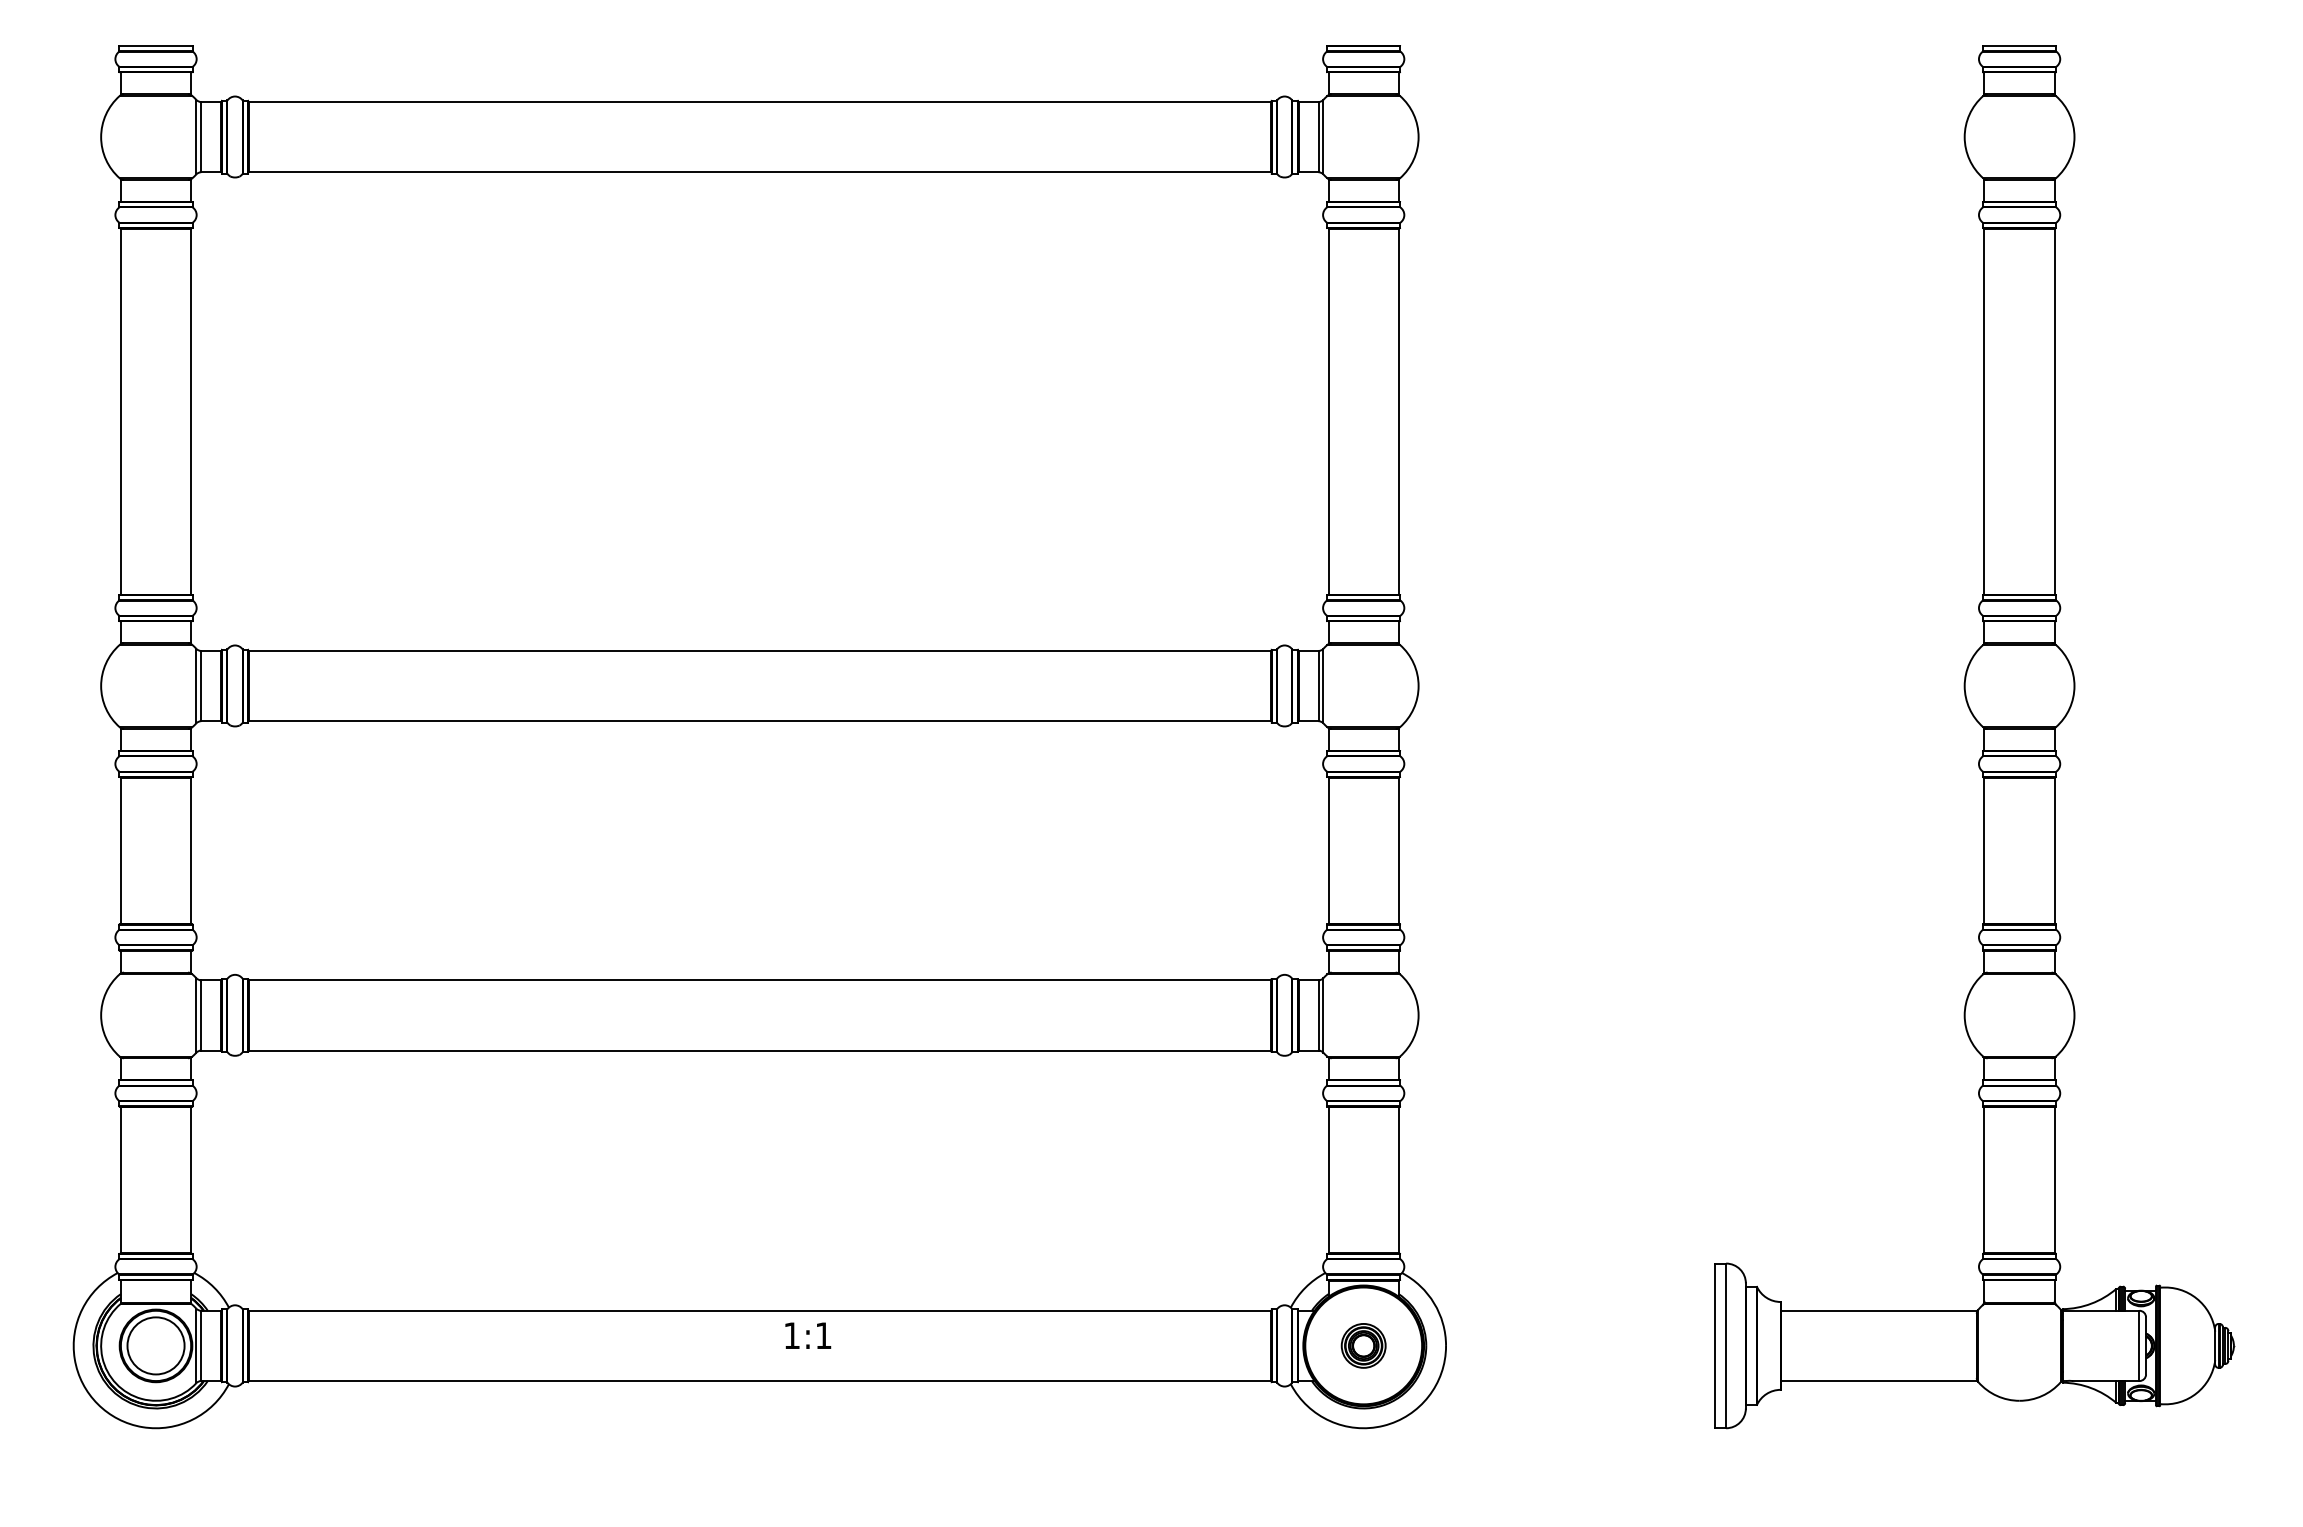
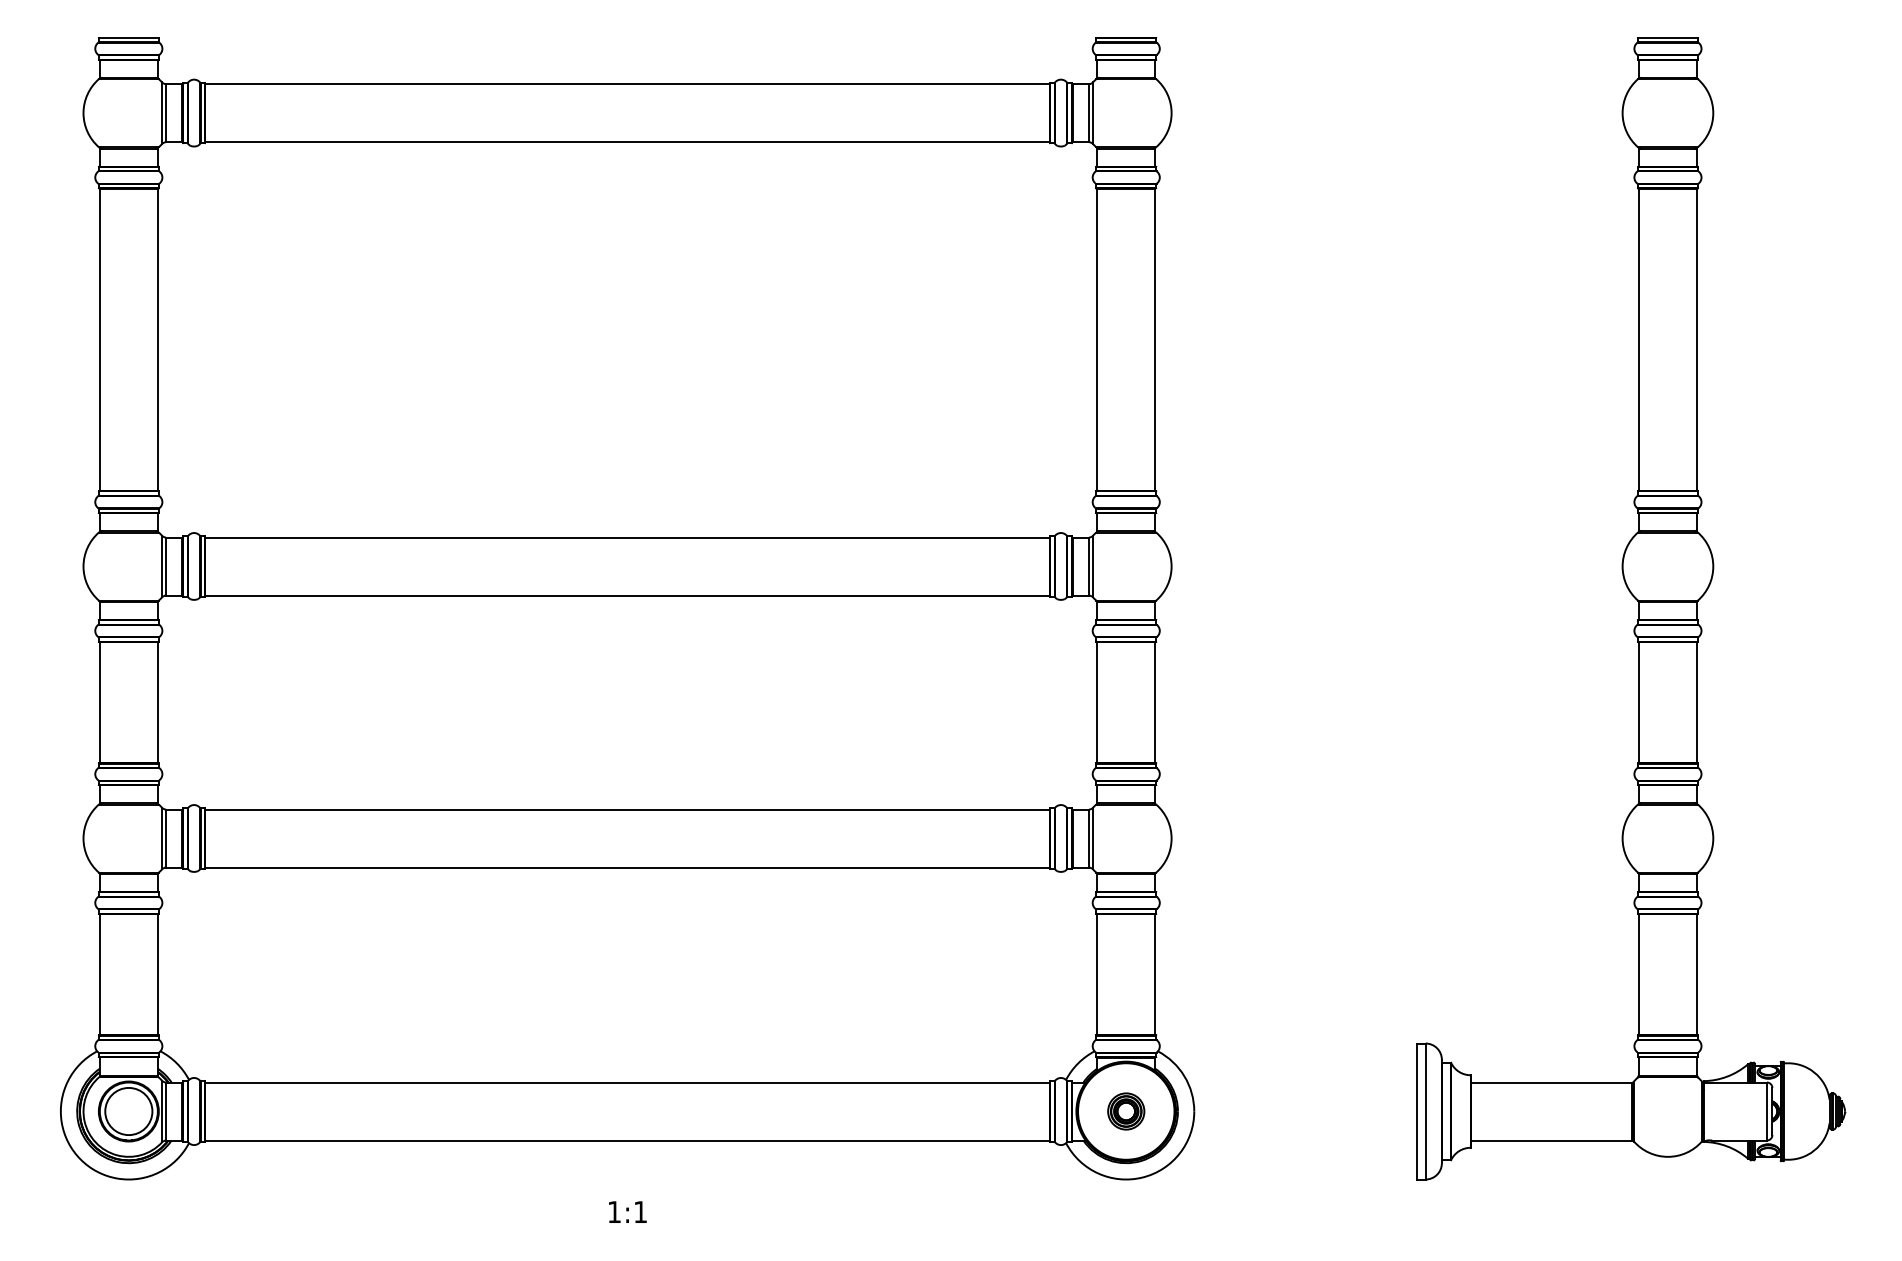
text: (808, 1335) -> (628, 1211), moved

